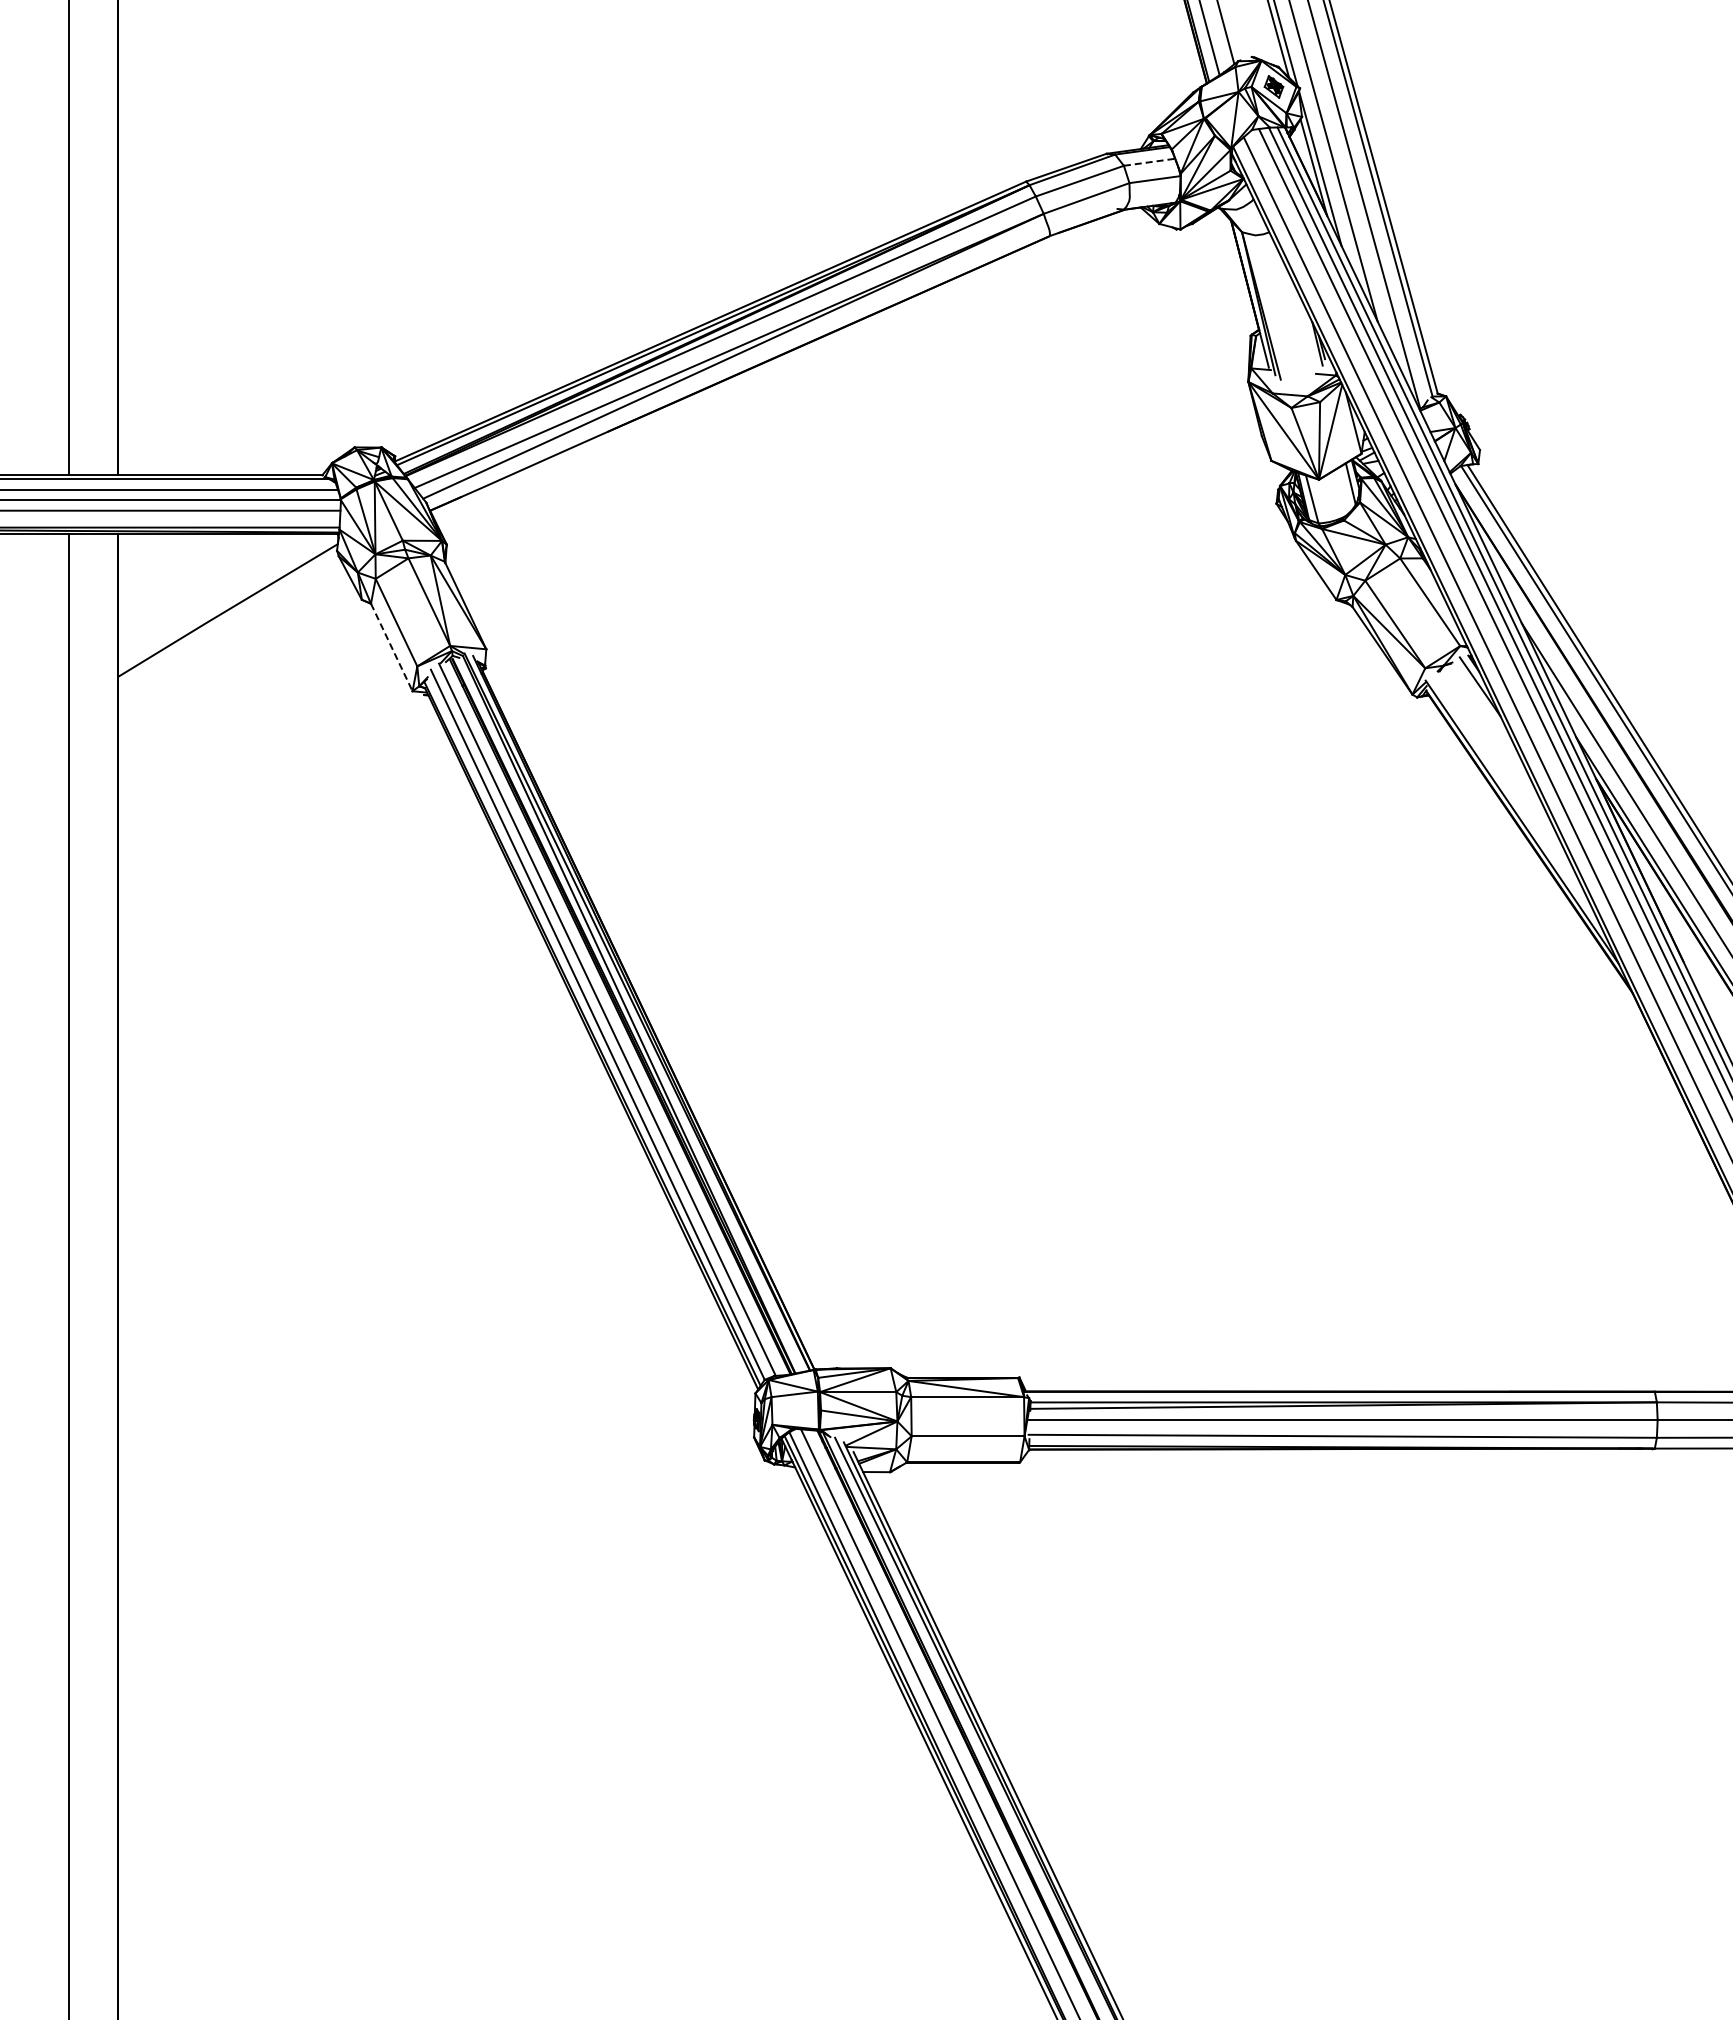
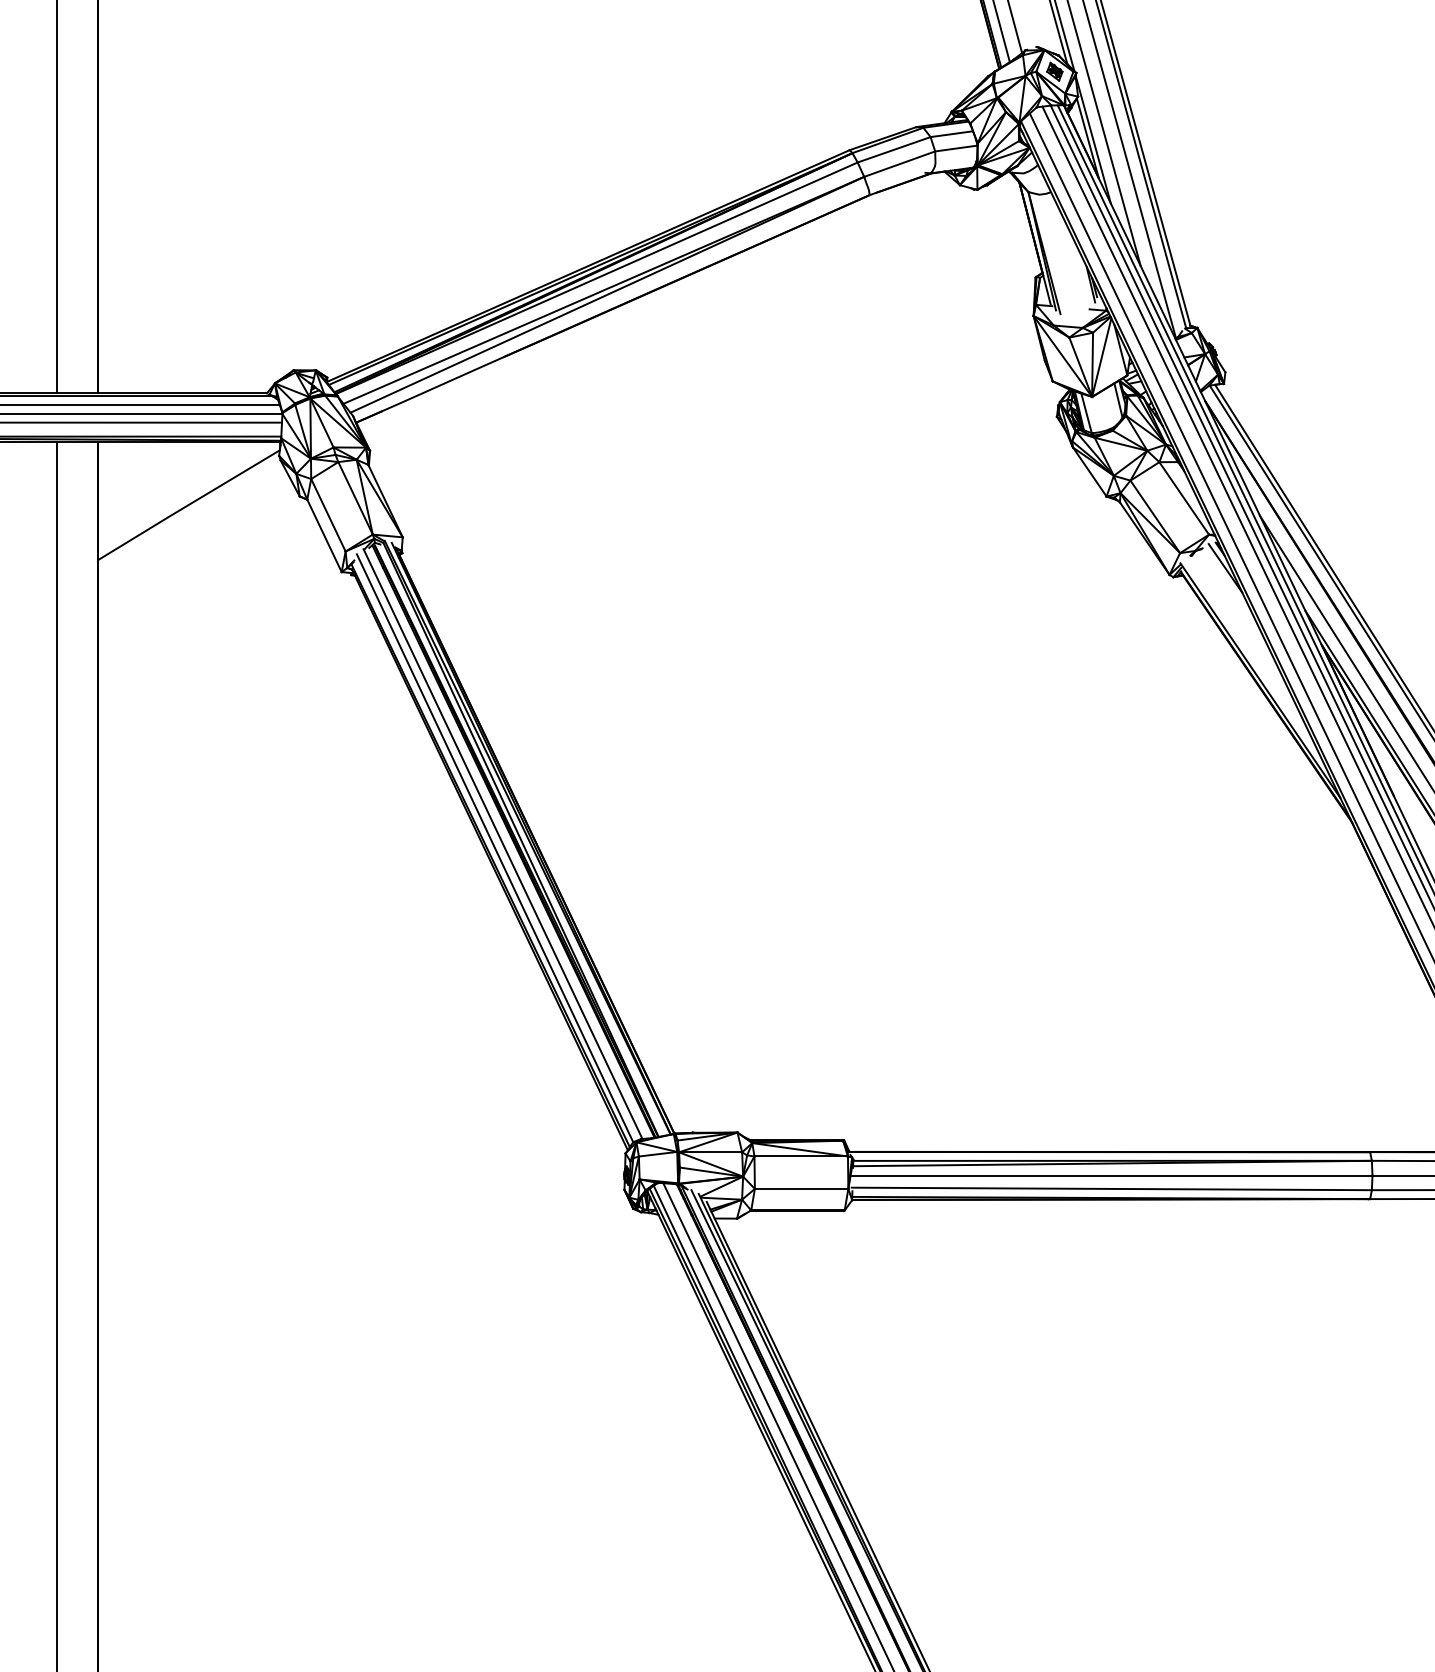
line: (1149, 162) -> (951, 134), dashed -> solid
line: (391, 647) -> (324, 535), dashed -> solid

